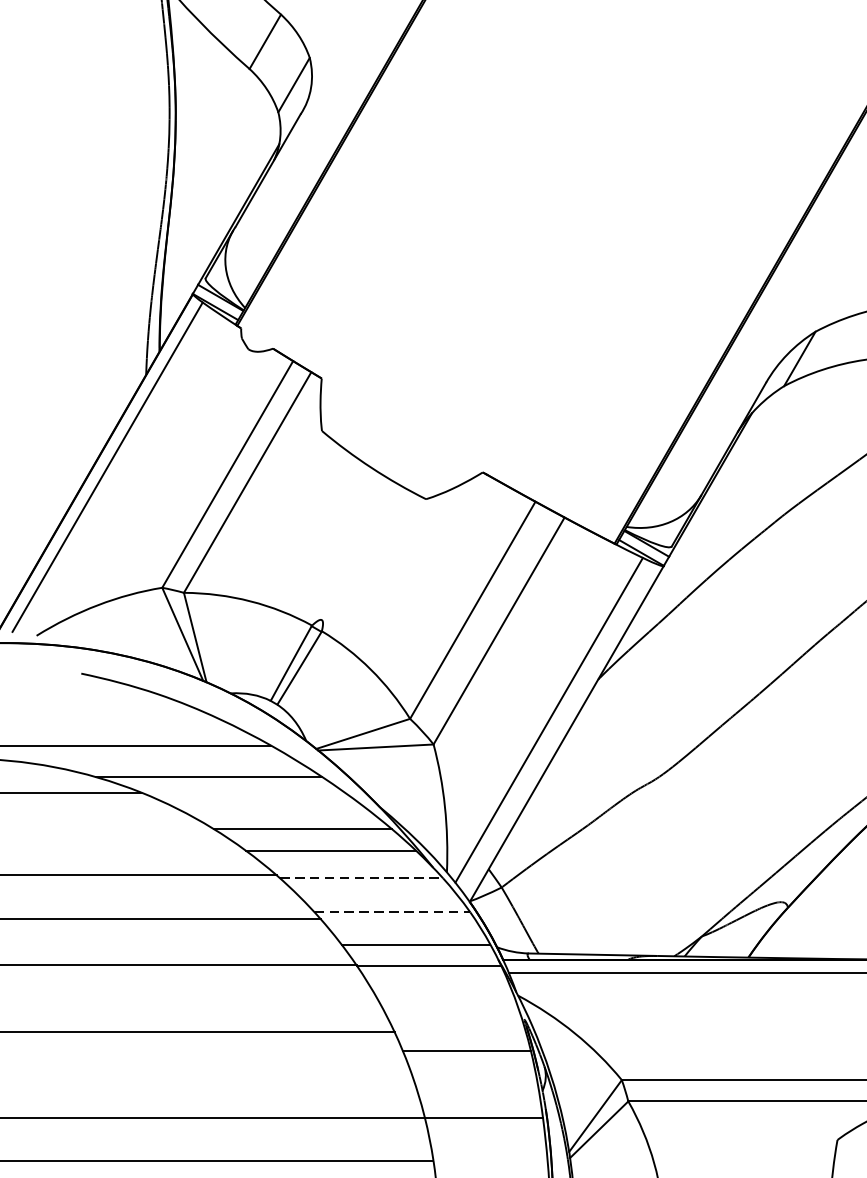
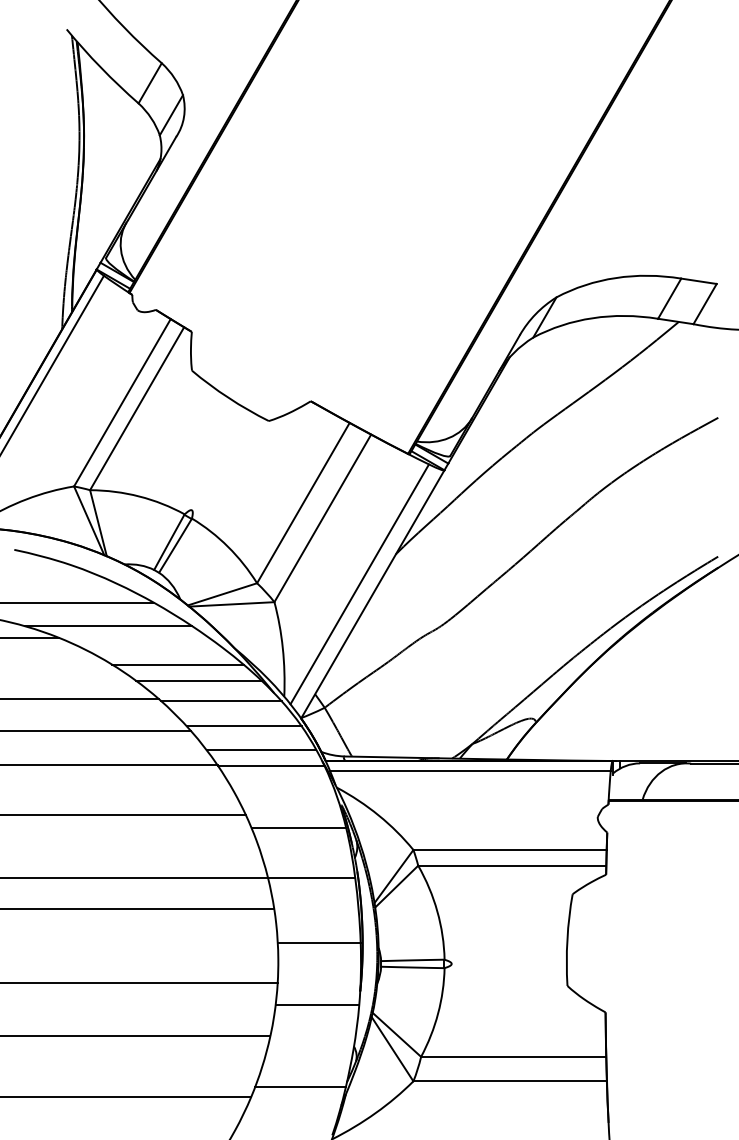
line: (361, 879) -> (221, 701), dashed -> solid
line: (393, 912) -> (244, 726), dashed -> solid

